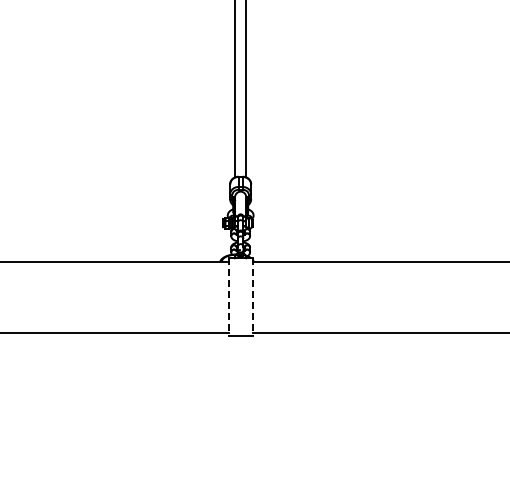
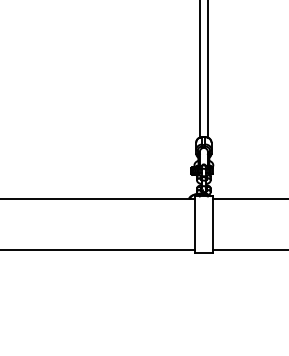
line: (228, 297) -> (195, 224), dashed -> solid
line: (253, 297) -> (213, 224), dashed -> solid

